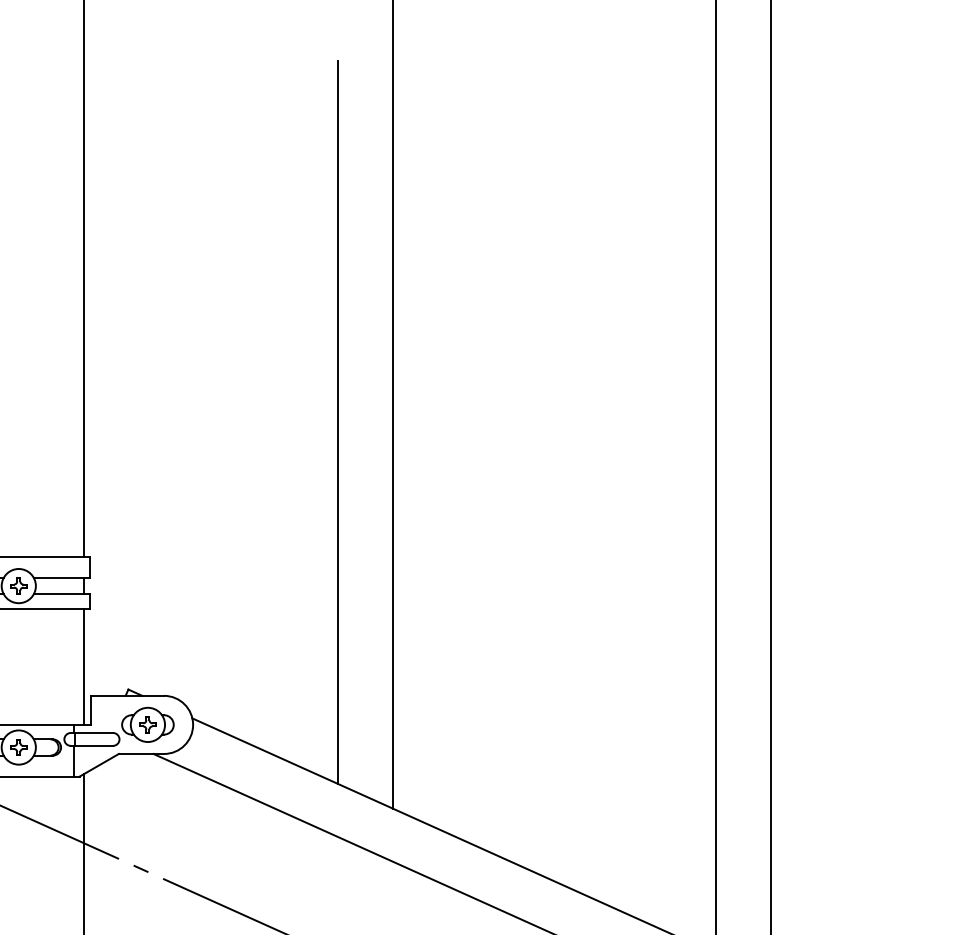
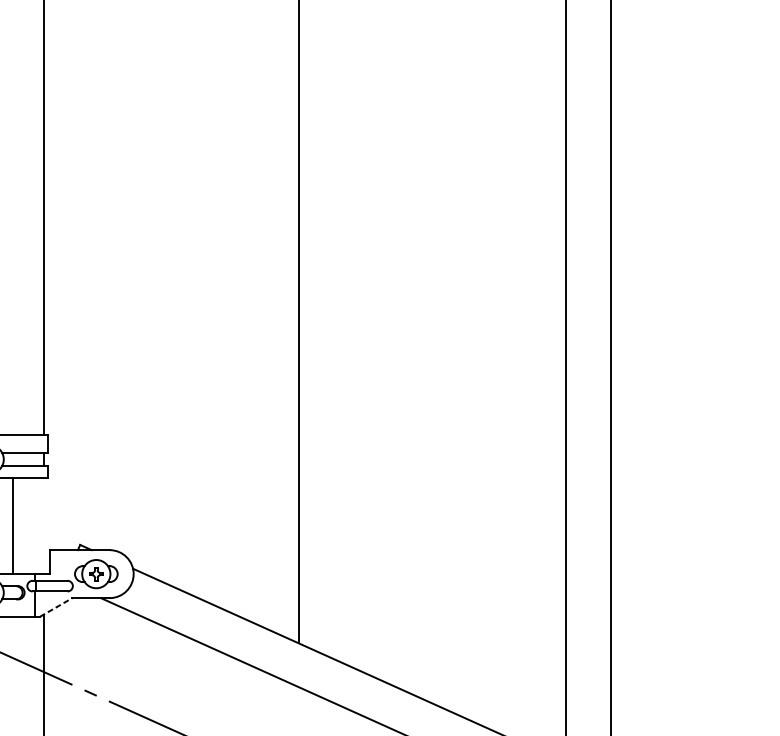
line: (338, 422) -> (253, 324), removed
line: (84, 666) -> (13, 525), moved
line: (99, 765) -> (56, 607), solid -> dashed

